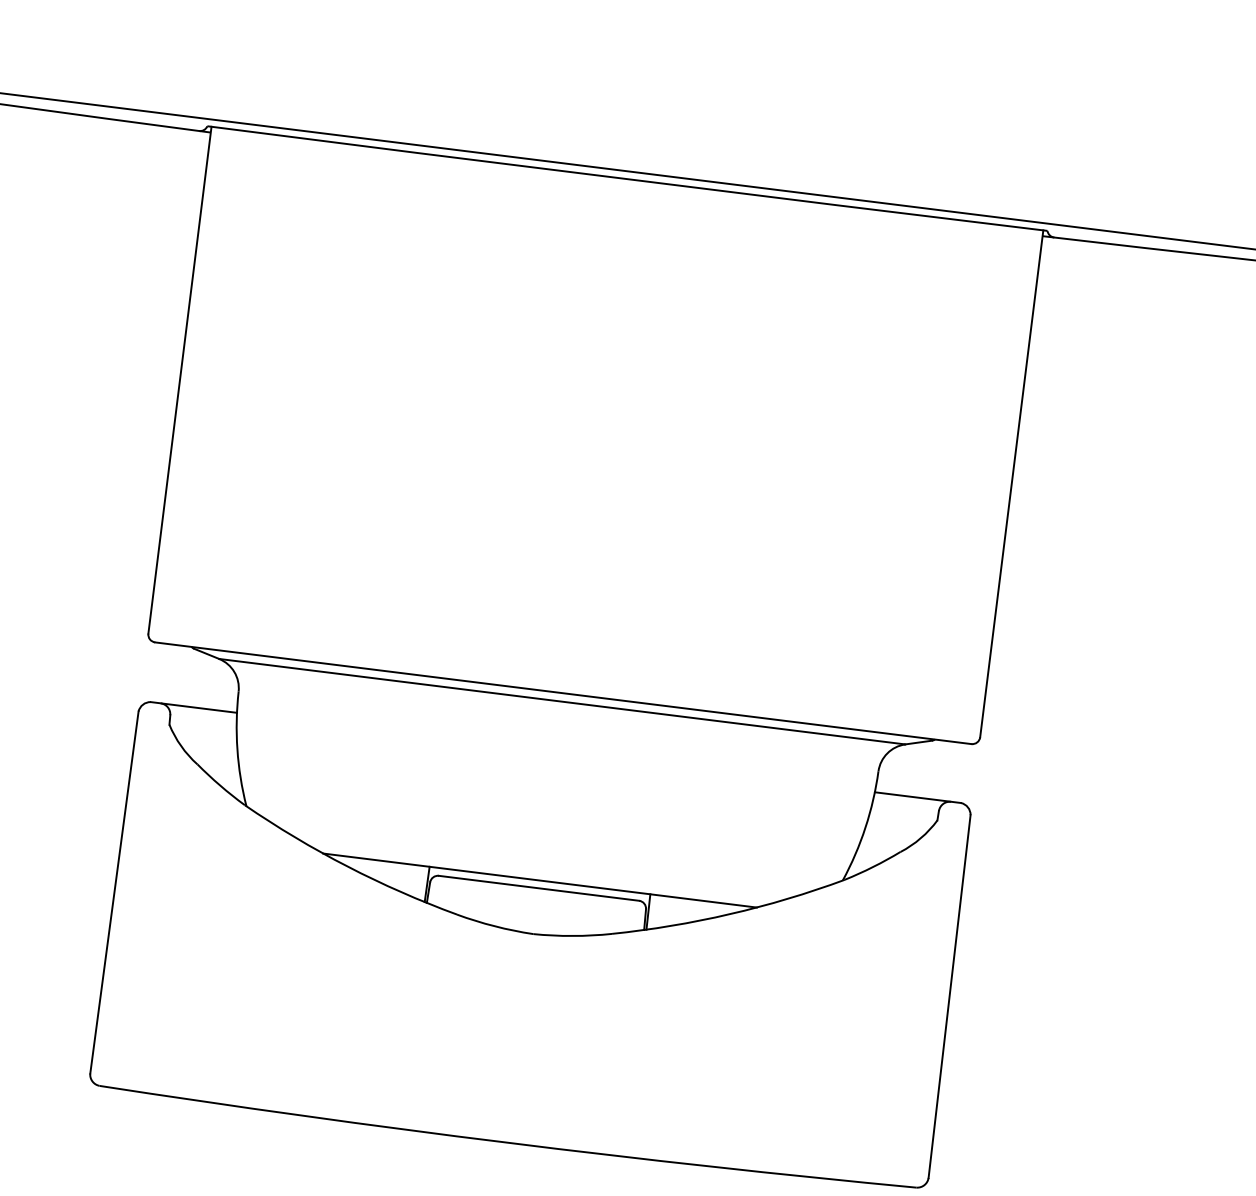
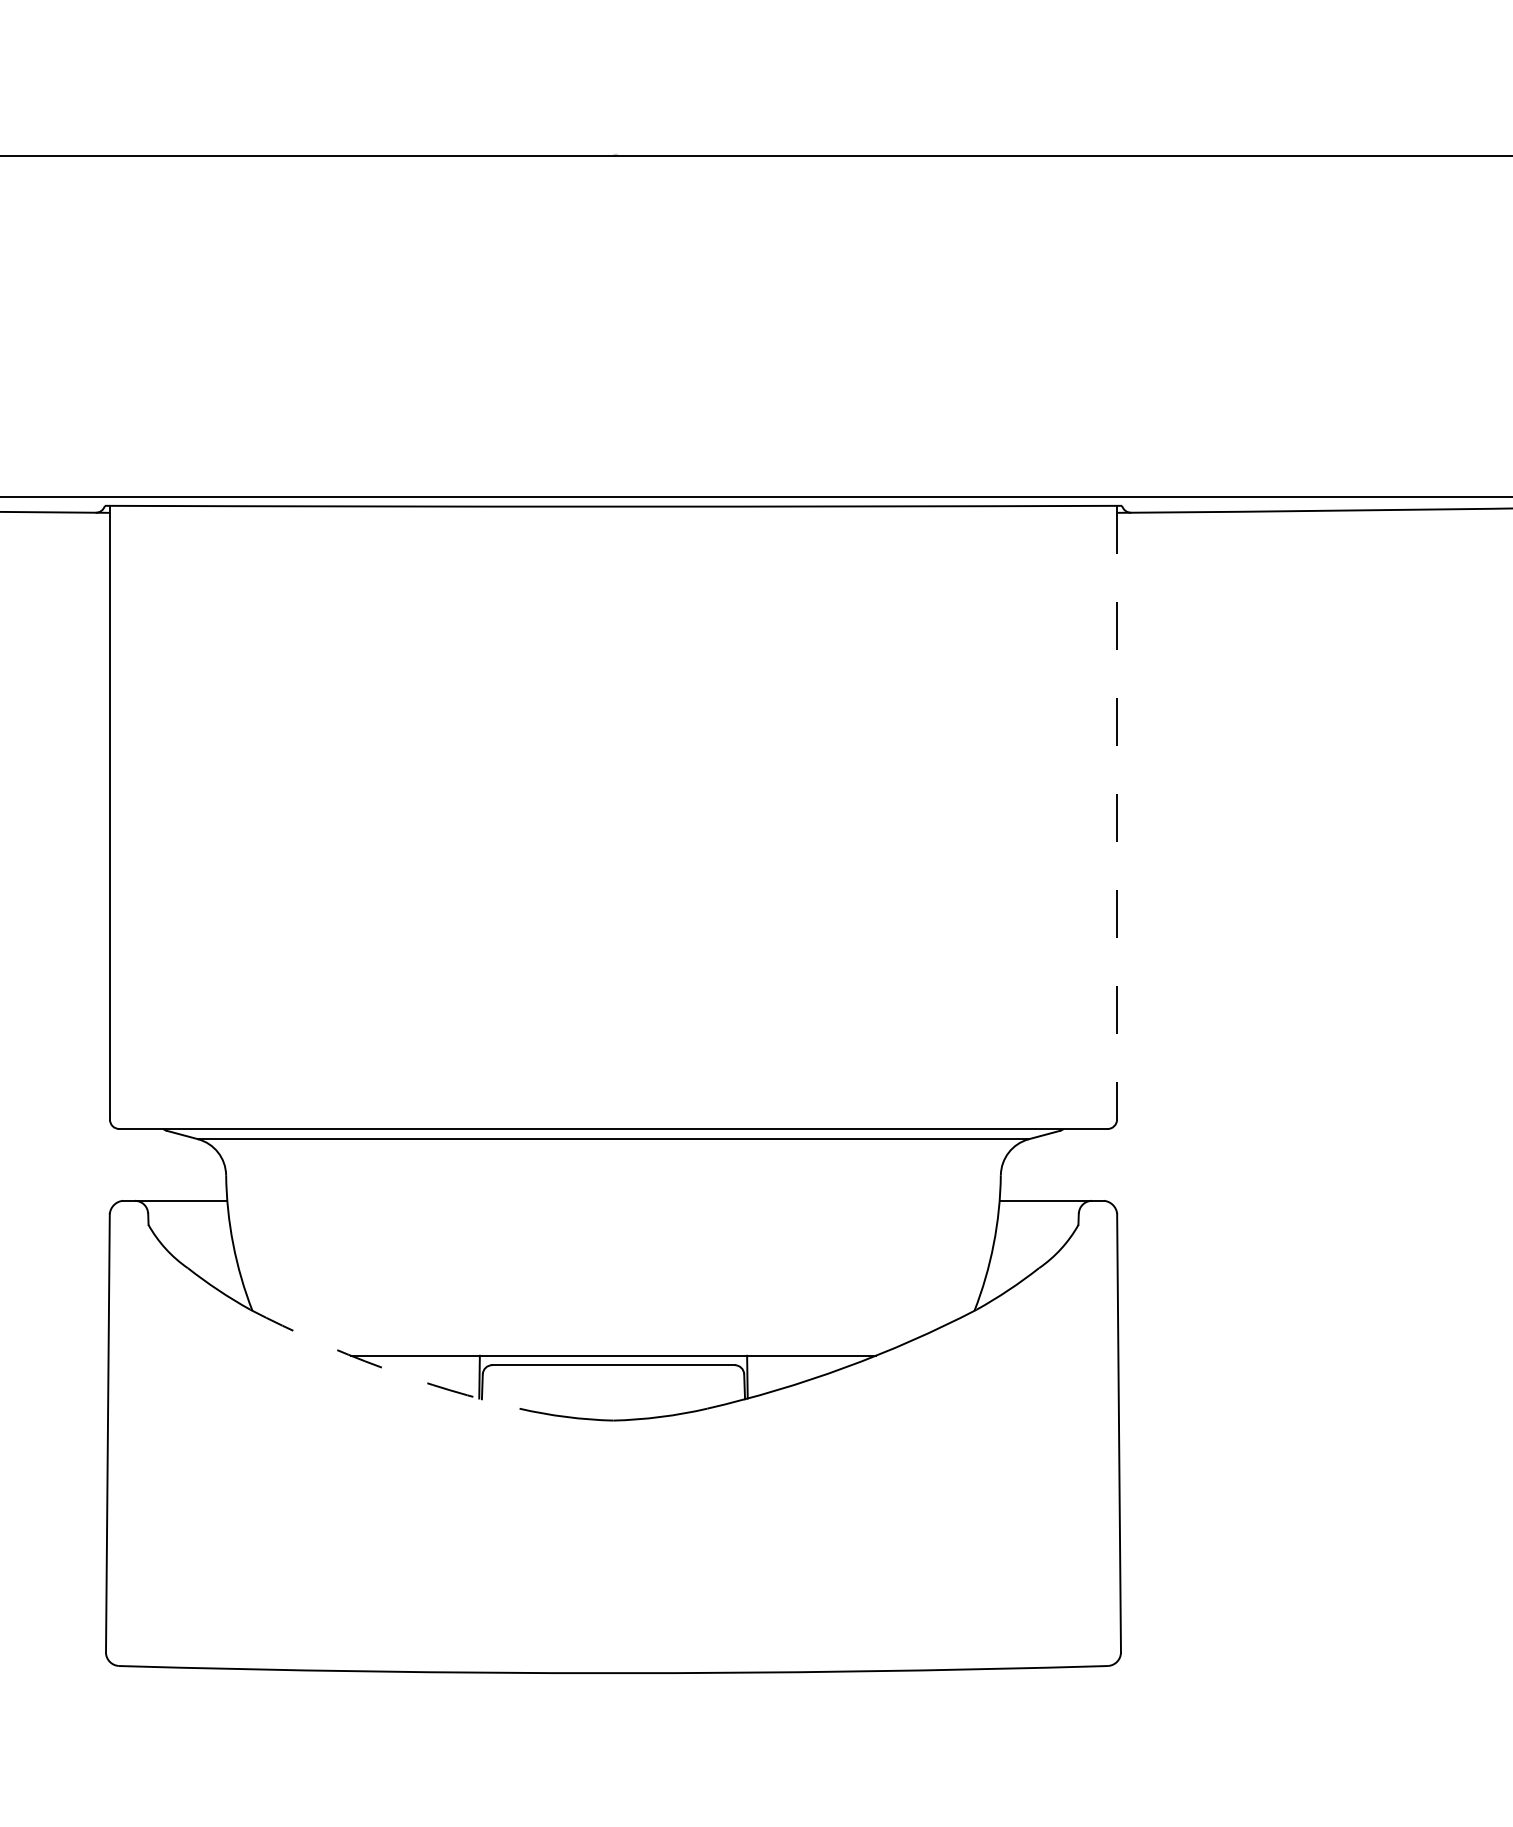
line: (1012, 483) -> (1117, 812), solid -> dashed
arc: (347, 866) -> (381, 1367), solid -> dashed

